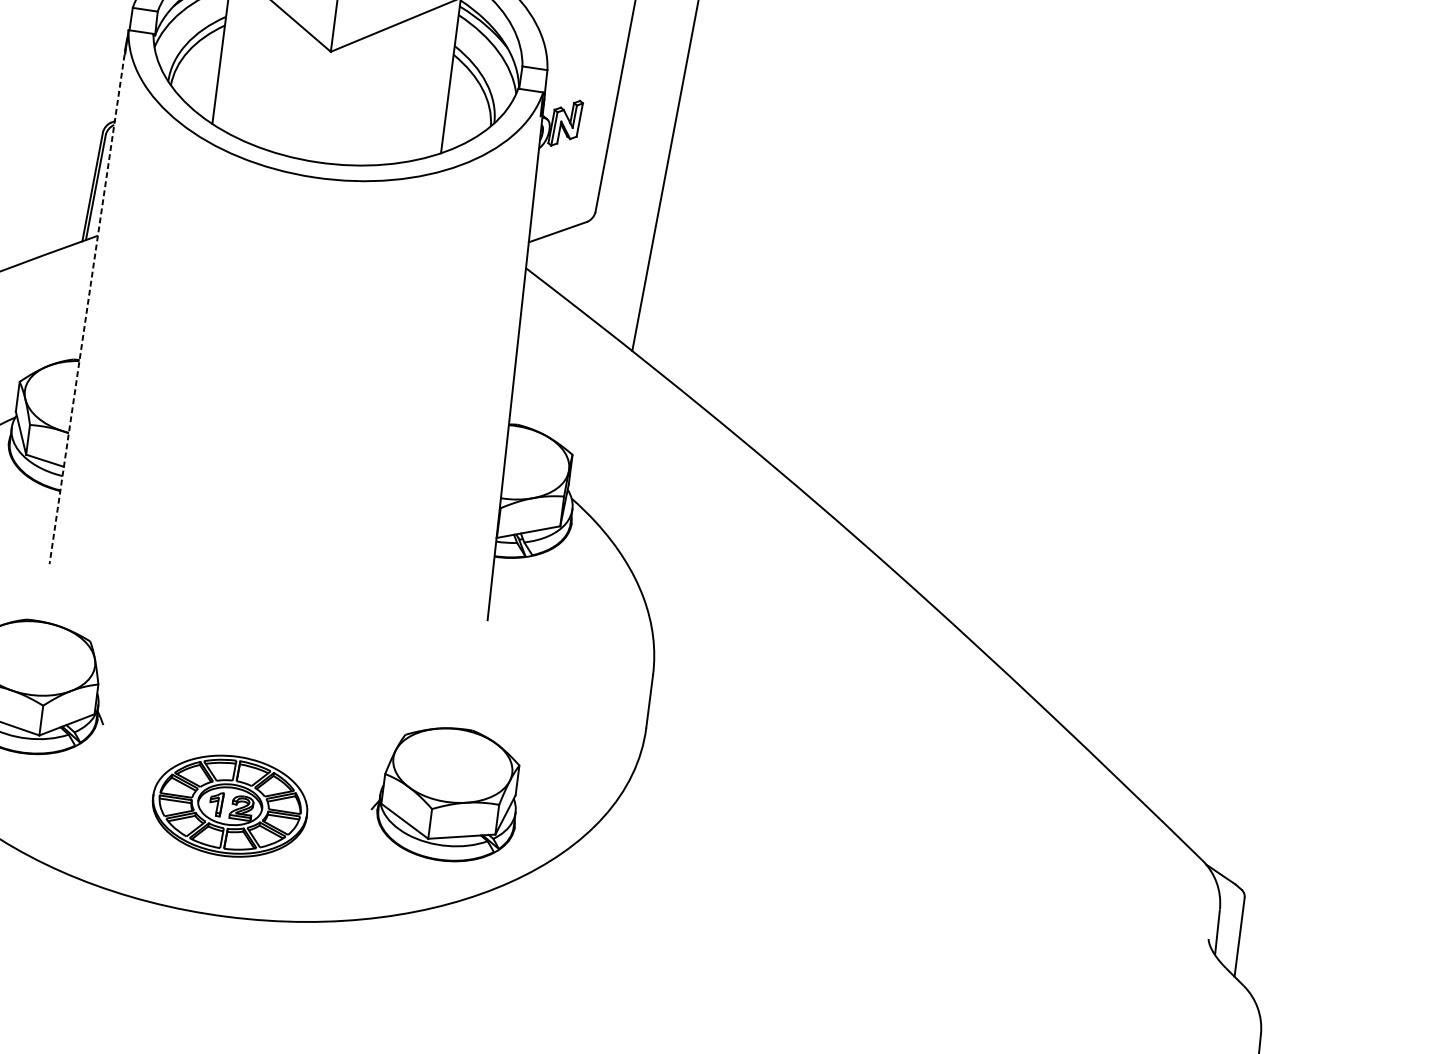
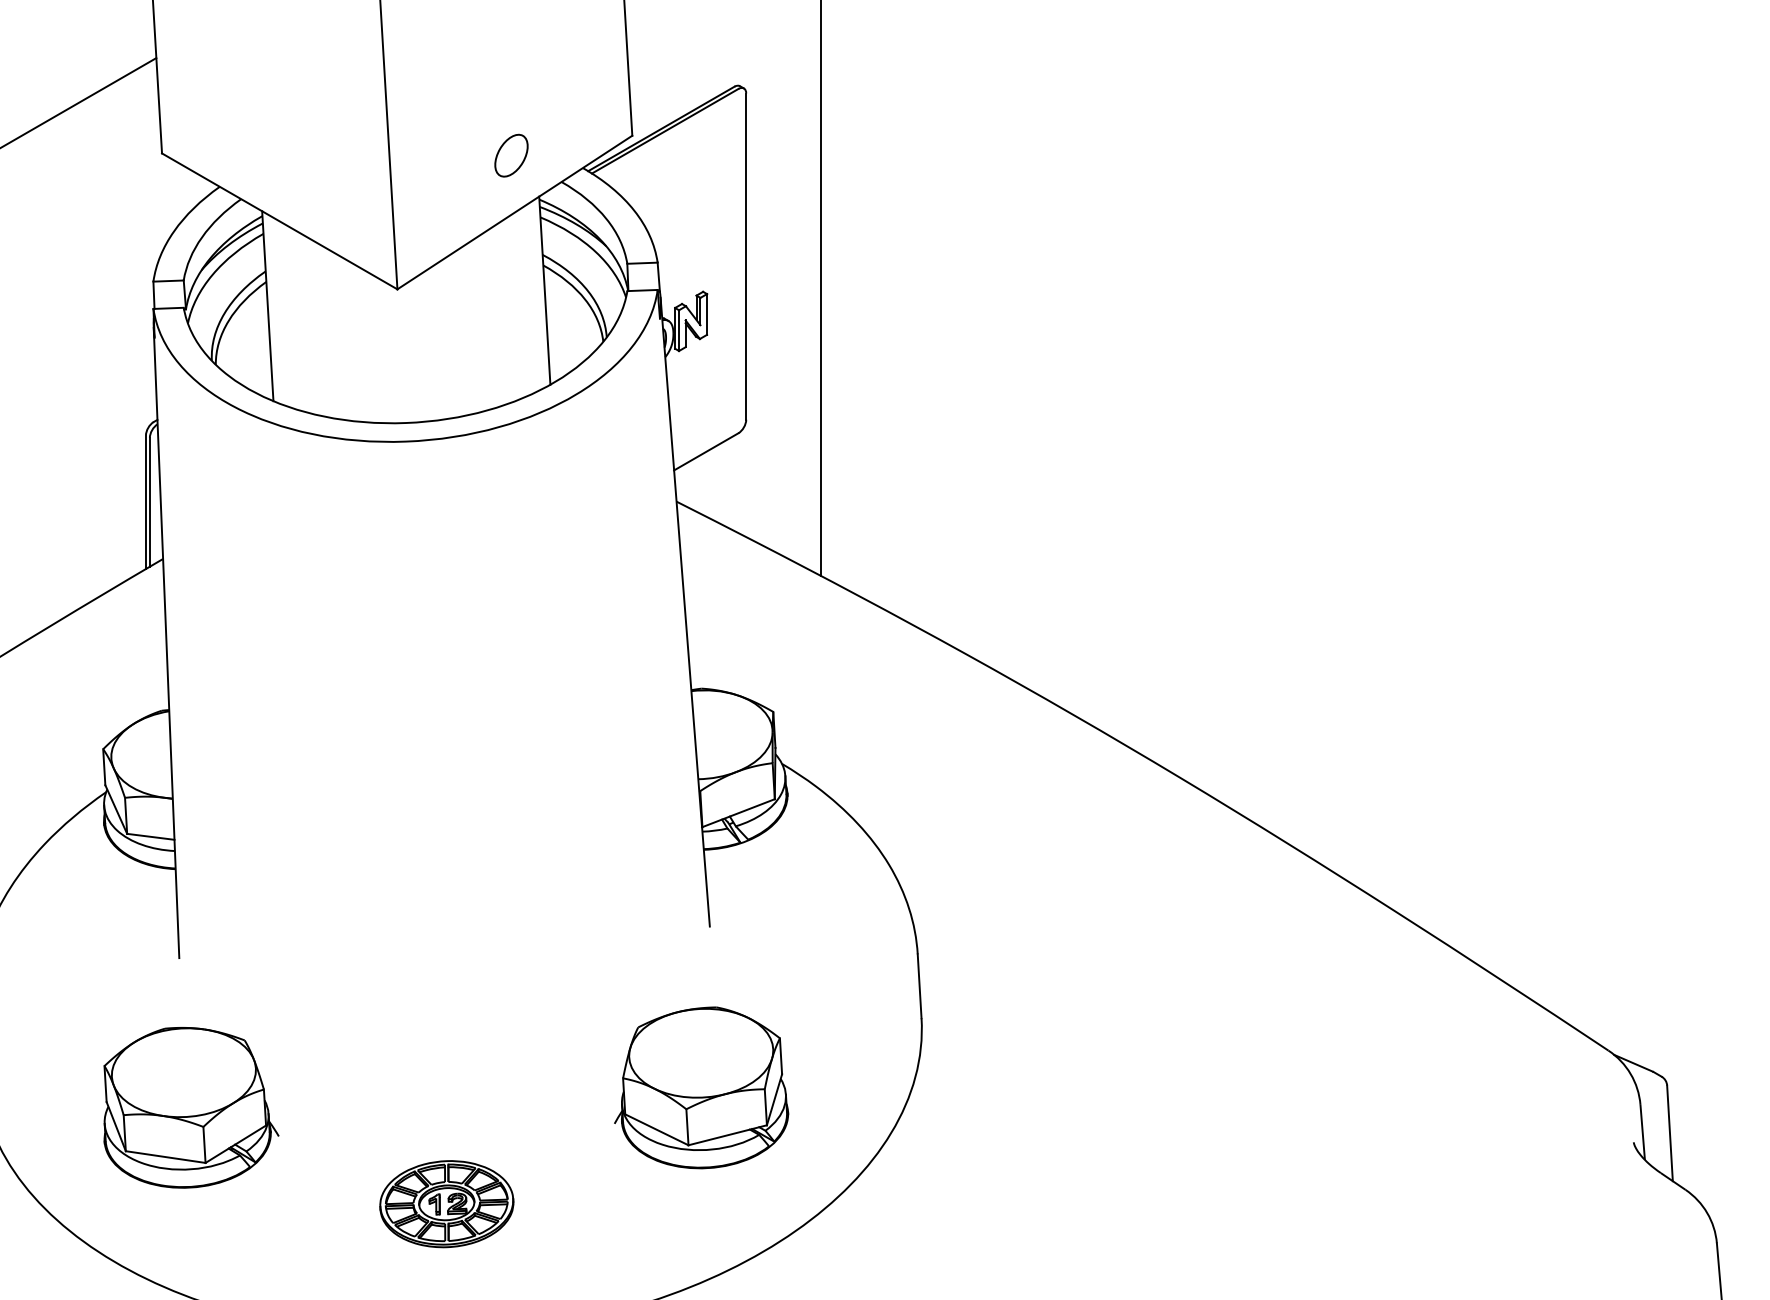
line: (87, 305) -> (166, 643), dashed -> solid
part: (447, 793) -> (701, 1087), moved
part: (229, 806) -> (446, 1204), size x0.71

